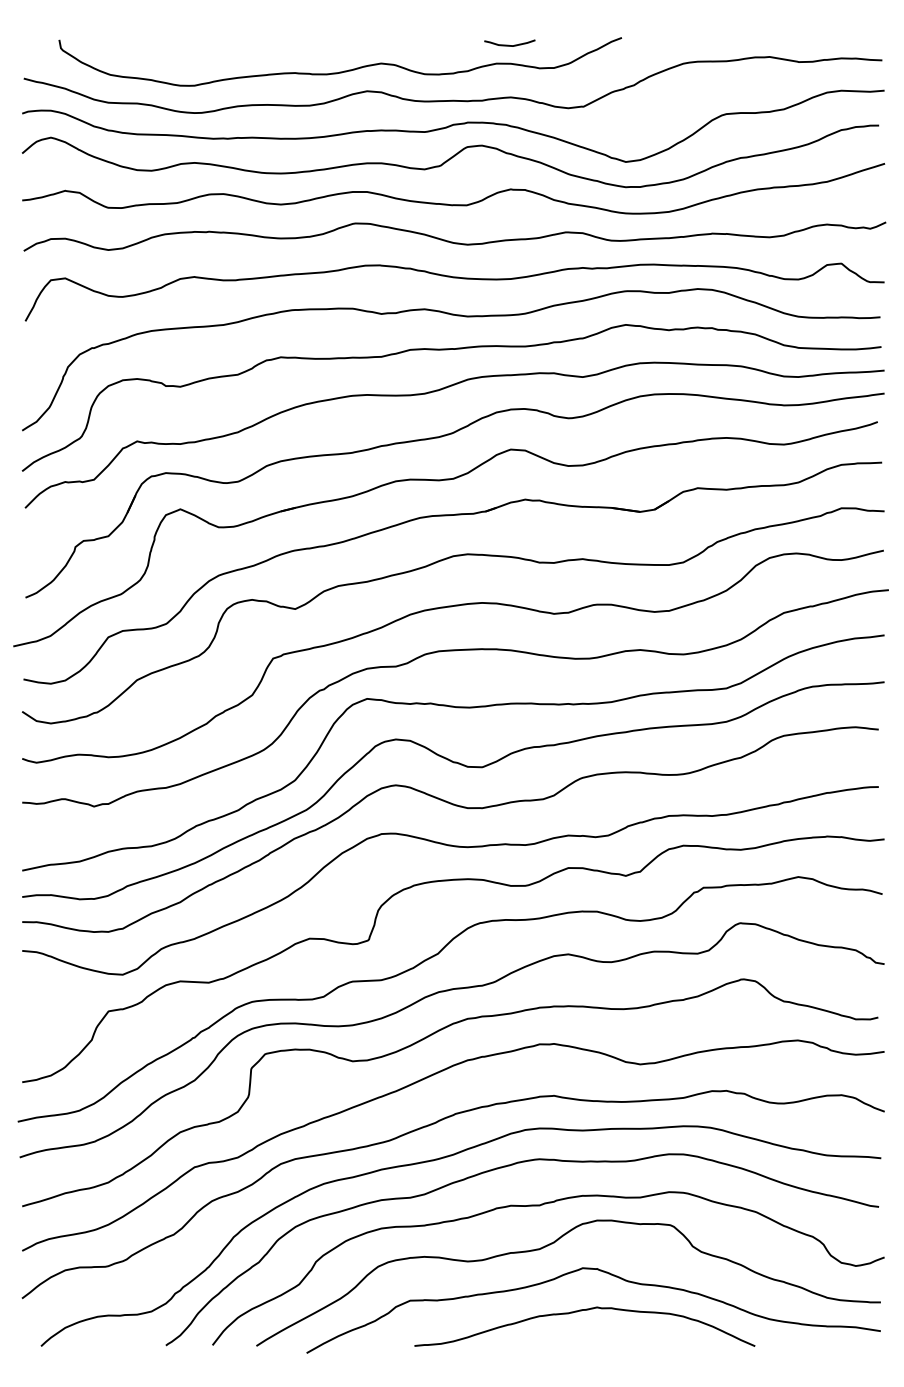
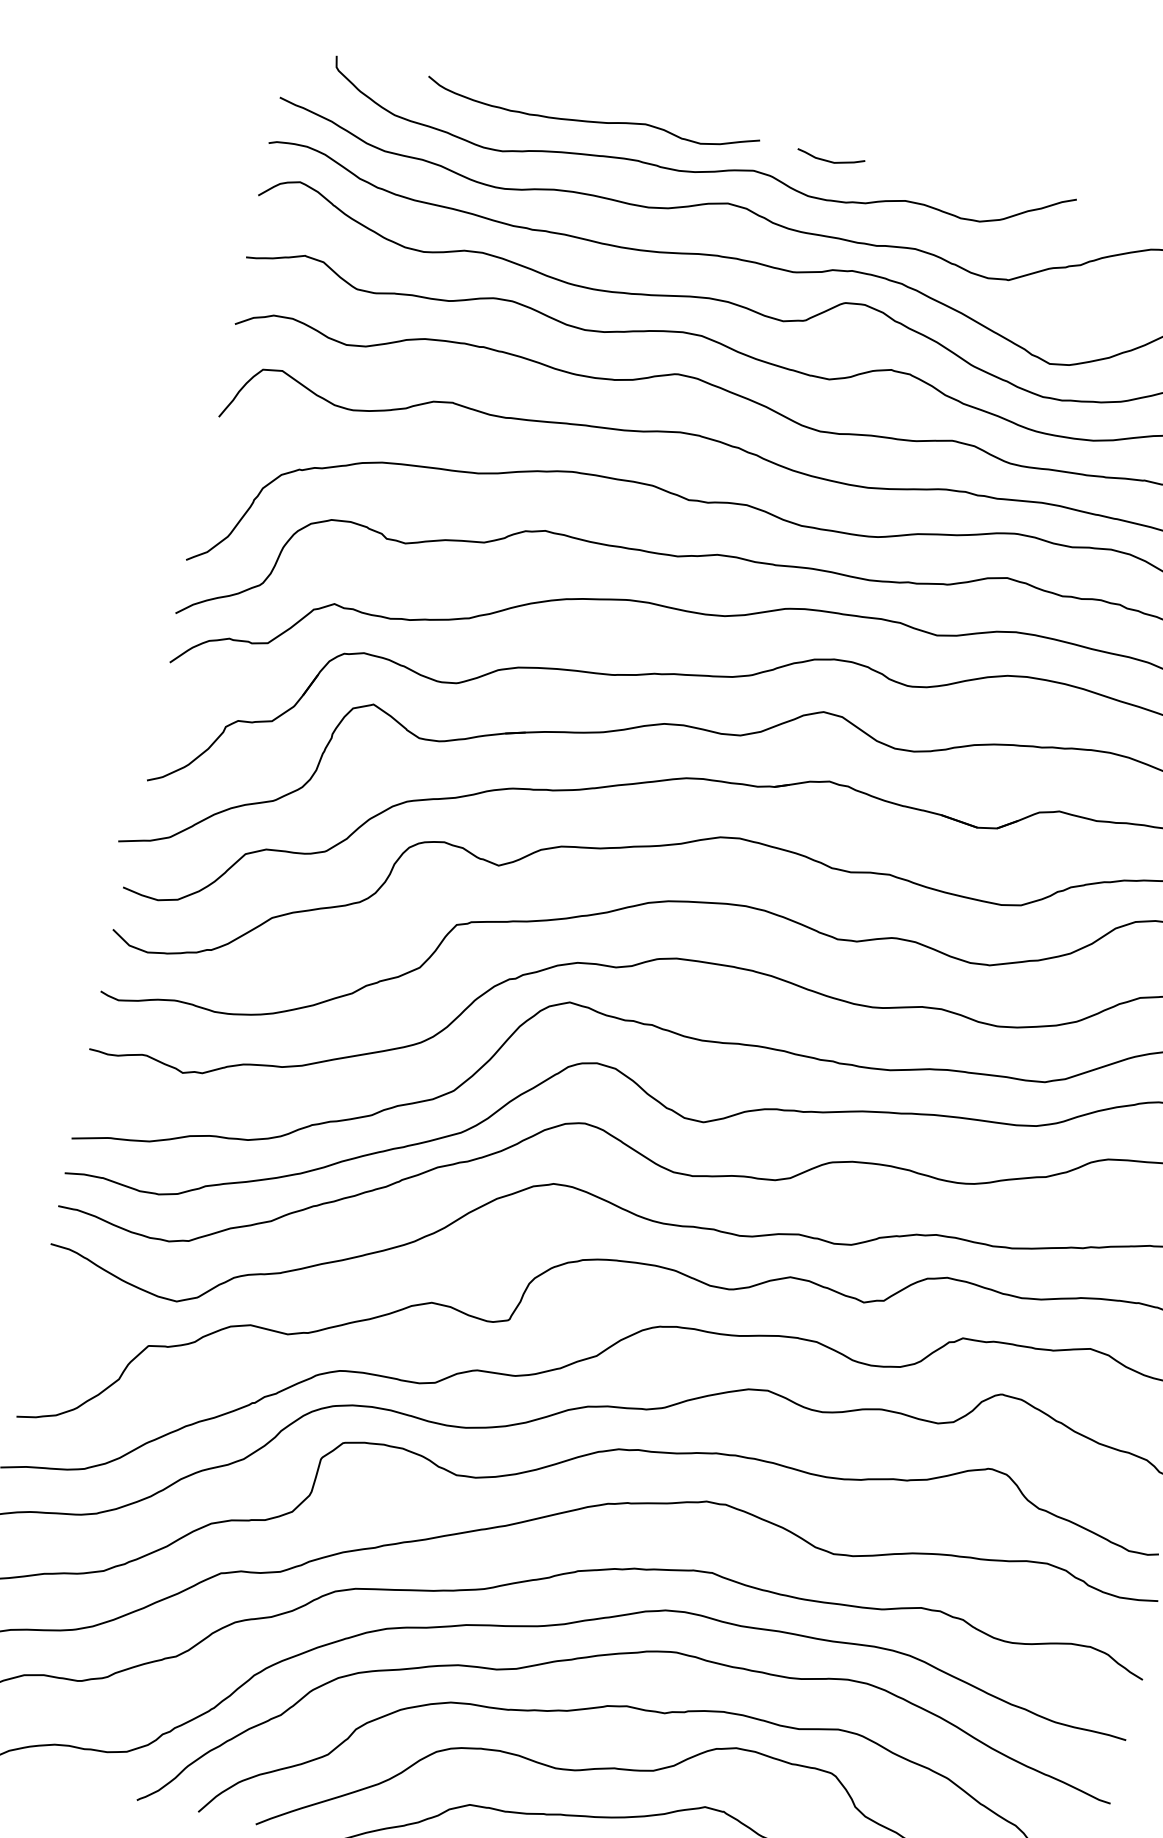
curve: (508, 44) -> (828, 159), moved
curve: (255, 50) -> (591, 120), added

